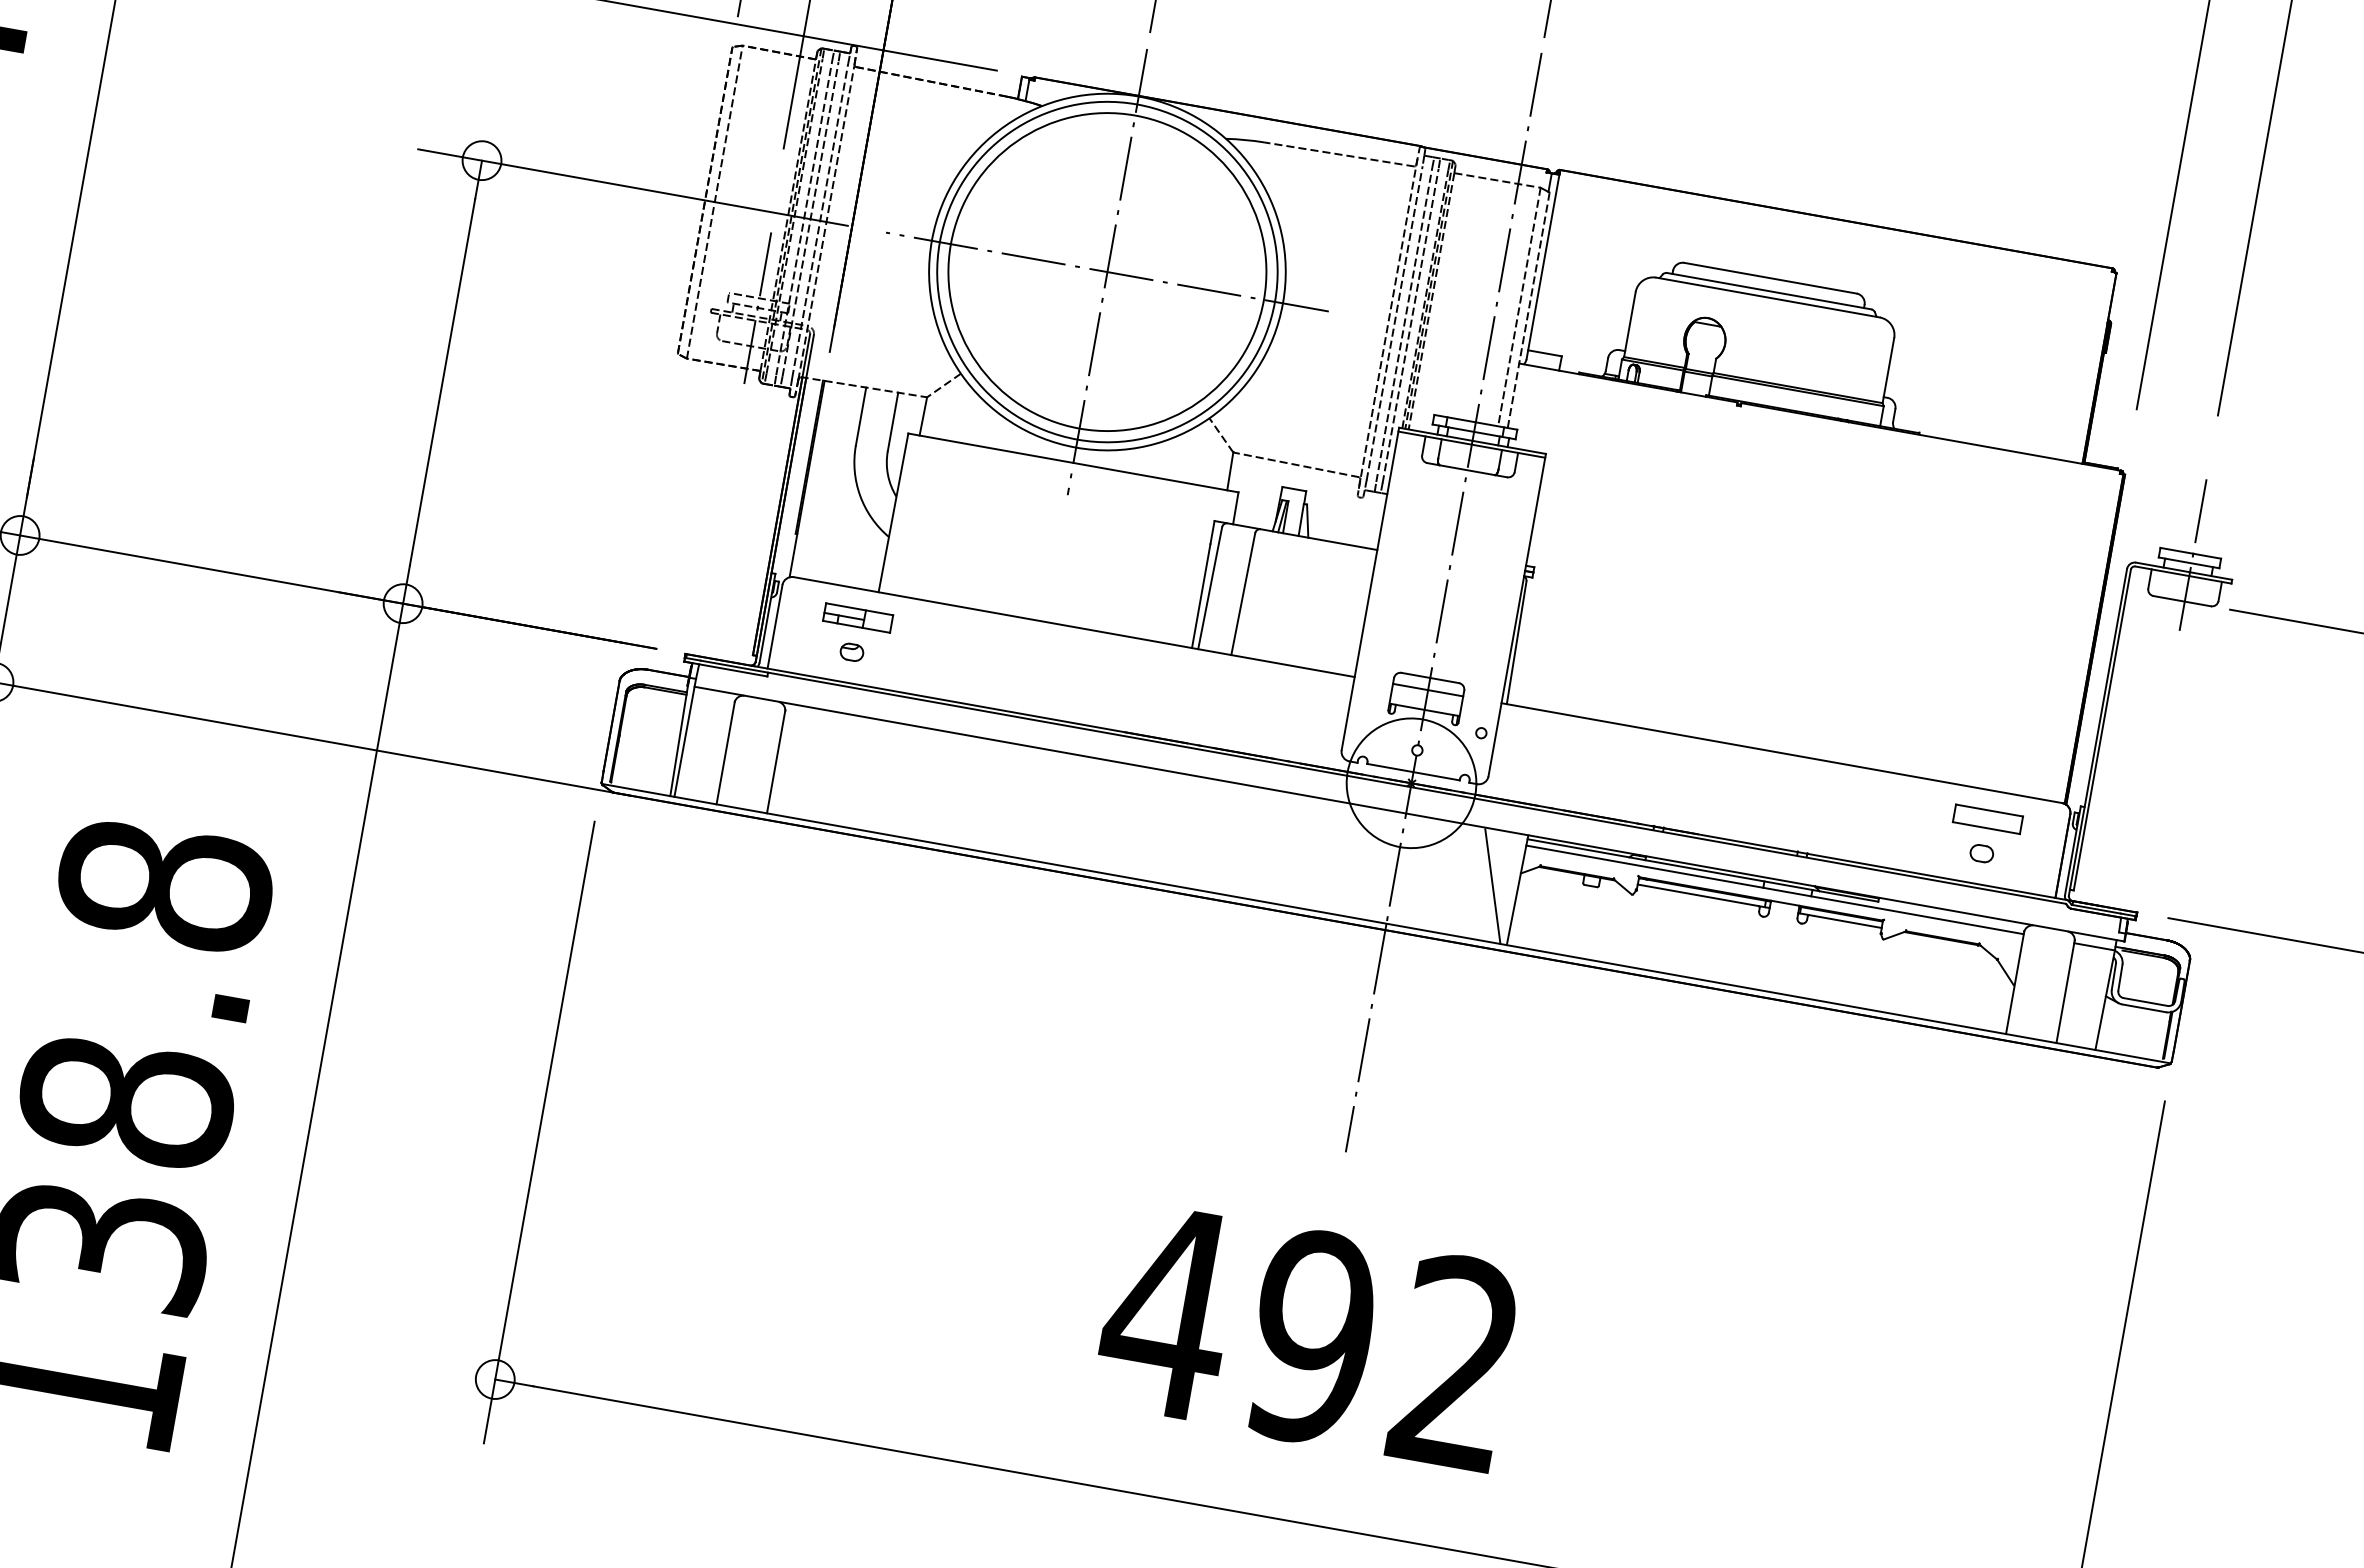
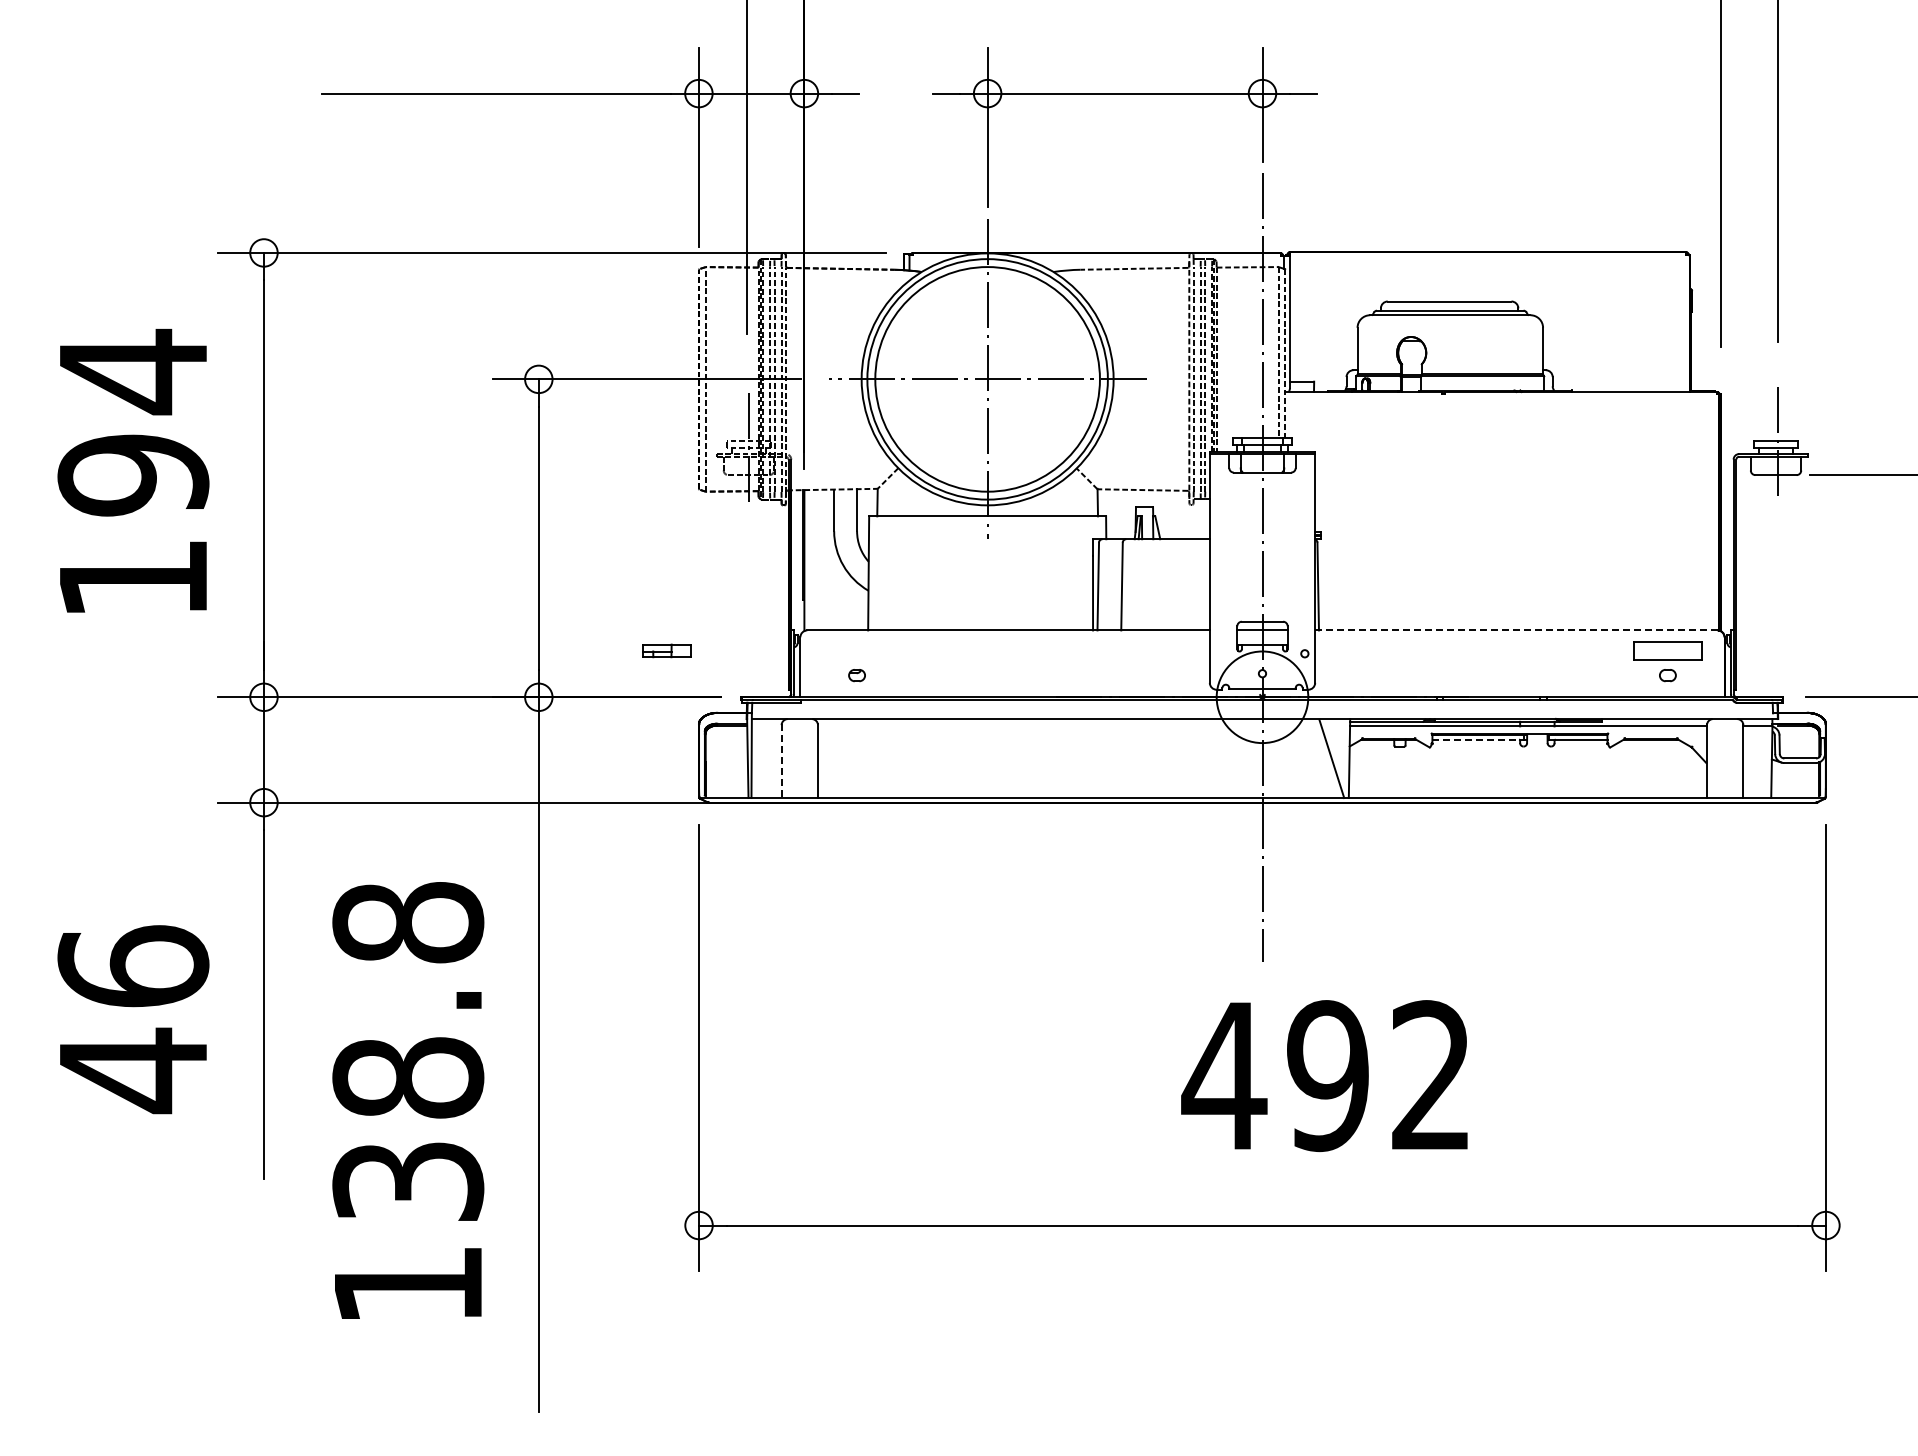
part: (857, 617) -> (666, 650), moved
line: (725, 753) -> (781, 761), solid -> dashed
line: (1780, 753) -> (1515, 630), solid -> dashed
part: (1987, 818) -> (1667, 650), size x1.4
line: (1703, 895) -> (1479, 739), solid -> dashed
text: (1307, 1335) -> (1324, 1075), moved

